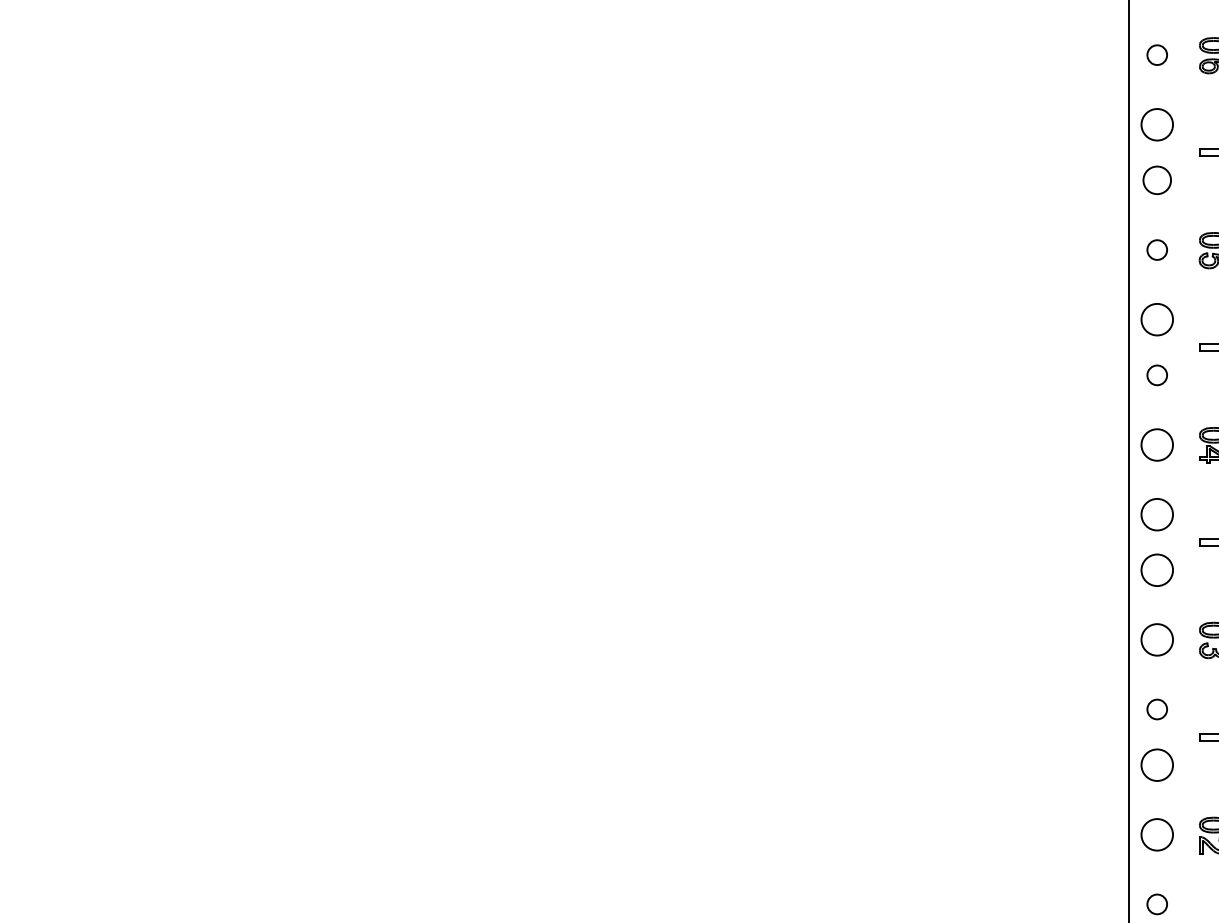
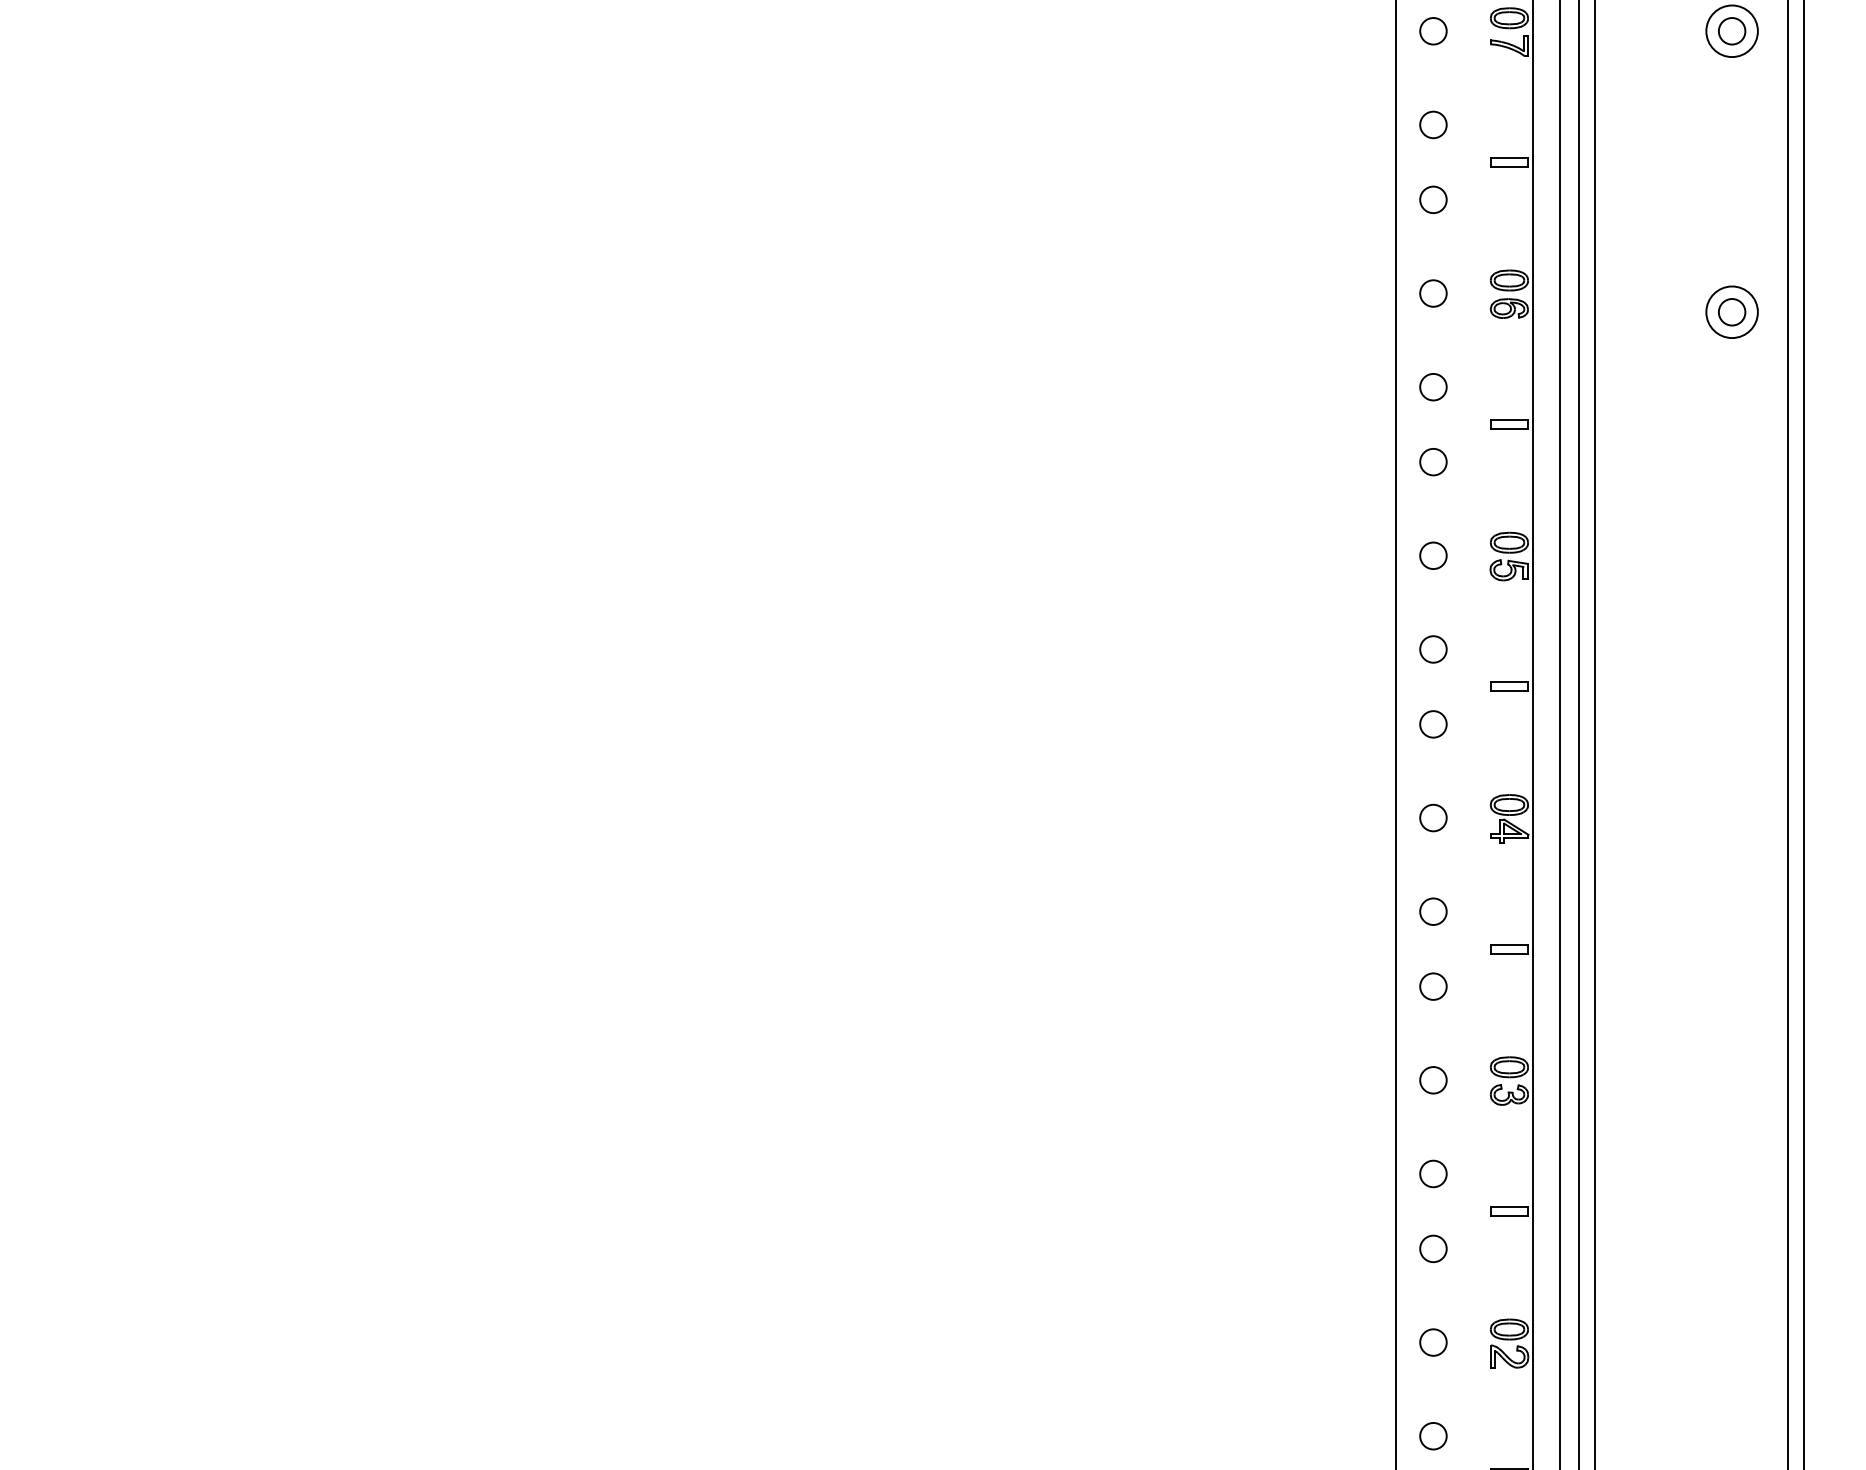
circle: (1157, 124) -> (1433, 386), size x0.62
circle: (1157, 180) -> (1433, 462), size x0.71
circle: (1157, 319) -> (1433, 649), size x0.62
circle: (1157, 444) -> (1433, 817), size x0.62
circle: (1157, 514) -> (1433, 911), size x0.62
circle: (1157, 570) -> (1433, 986), size x0.62
circle: (1157, 640) -> (1433, 1080), size x0.62
circle: (1157, 764) -> (1433, 1248), size x0.62
circle: (1157, 834) -> (1433, 1342), size x0.62

